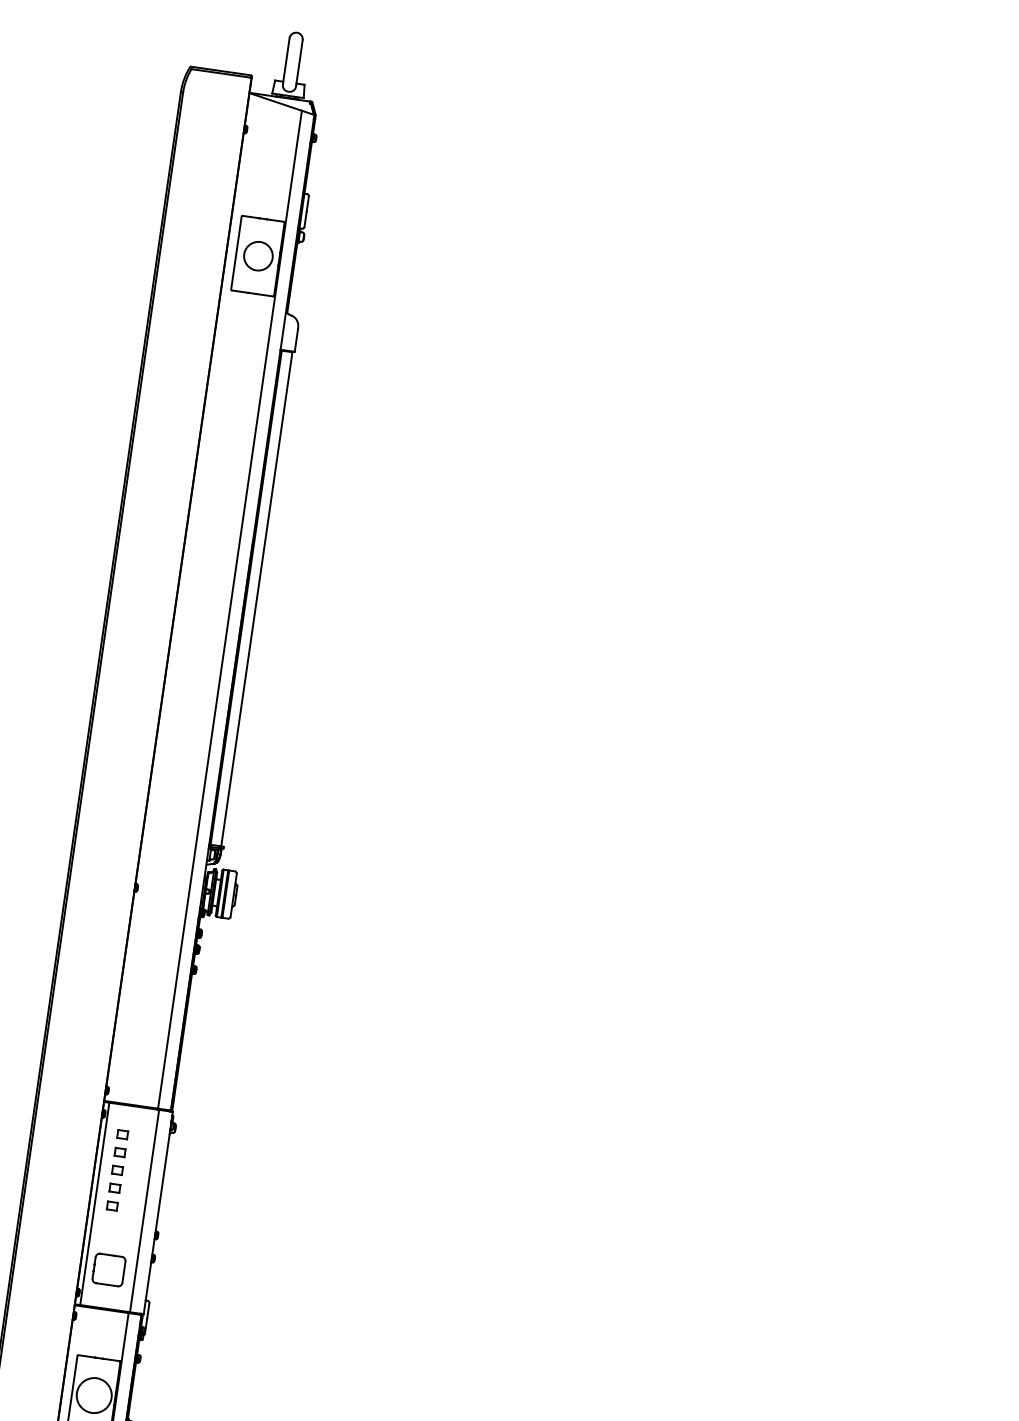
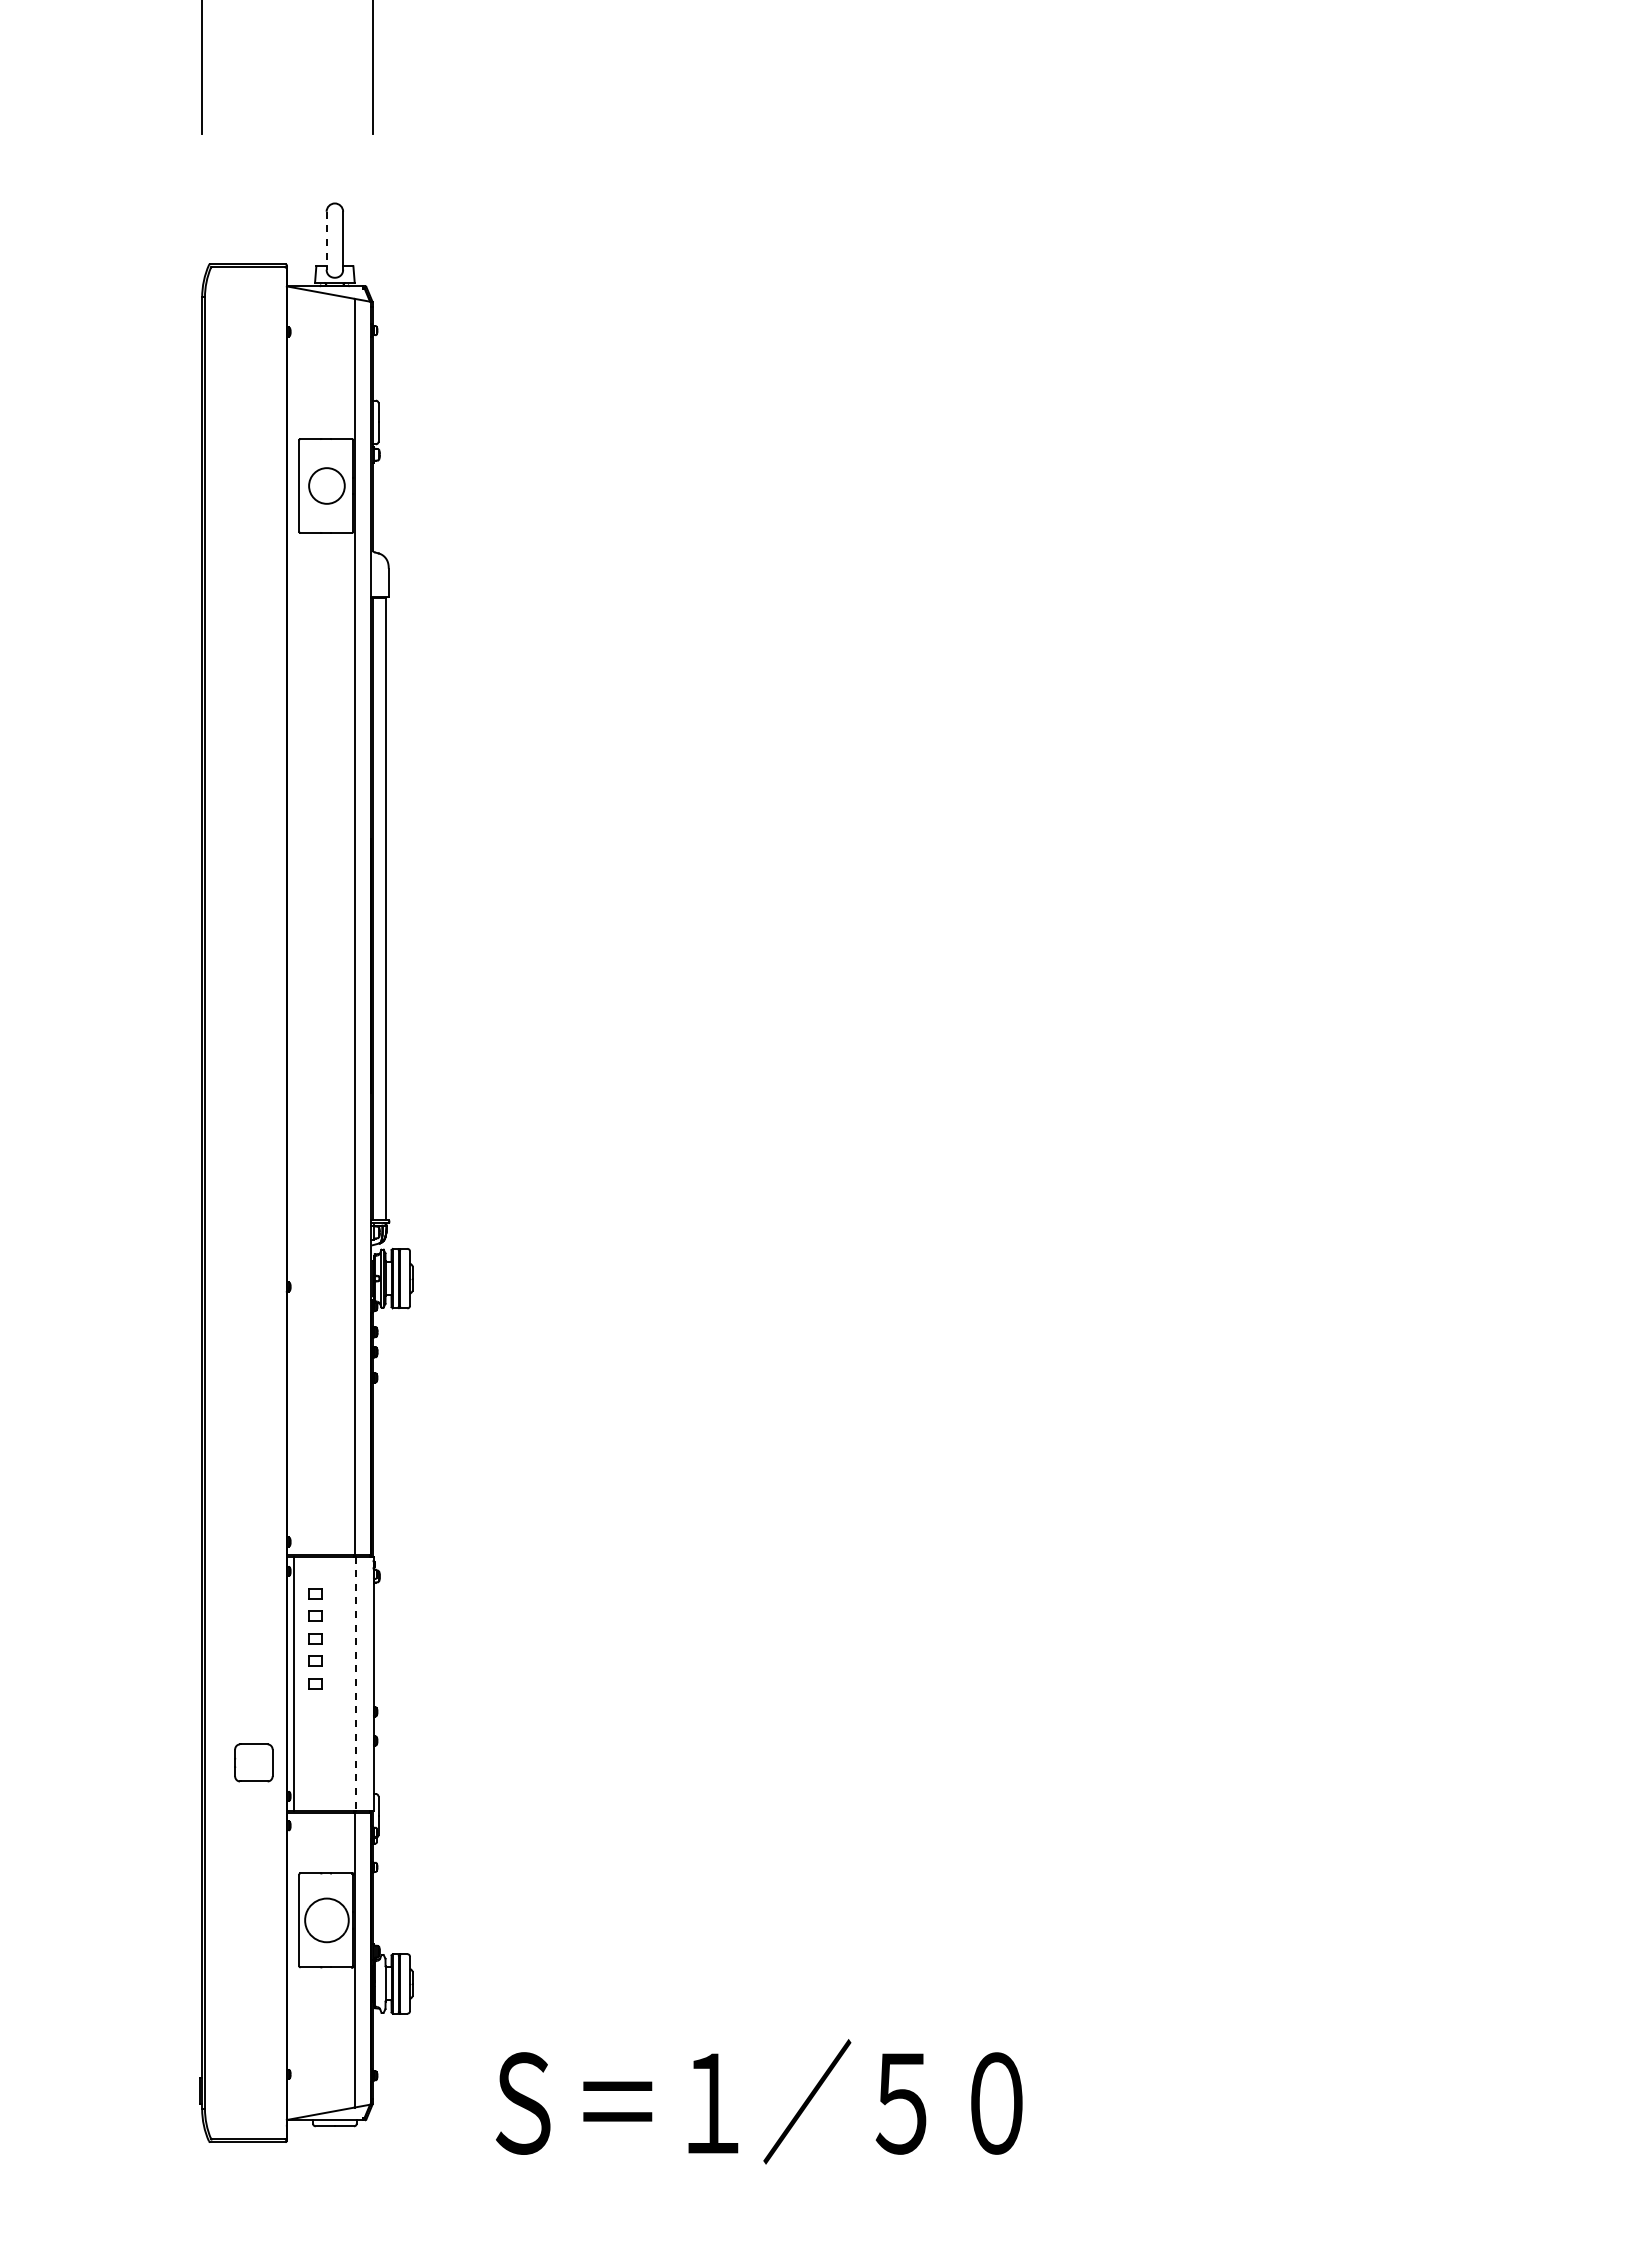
line: (286, 61) -> (326, 240), solid -> dashed
line: (144, 1211) -> (356, 1684), solid -> dashed
part: (108, 1269) -> (253, 1762), moved

